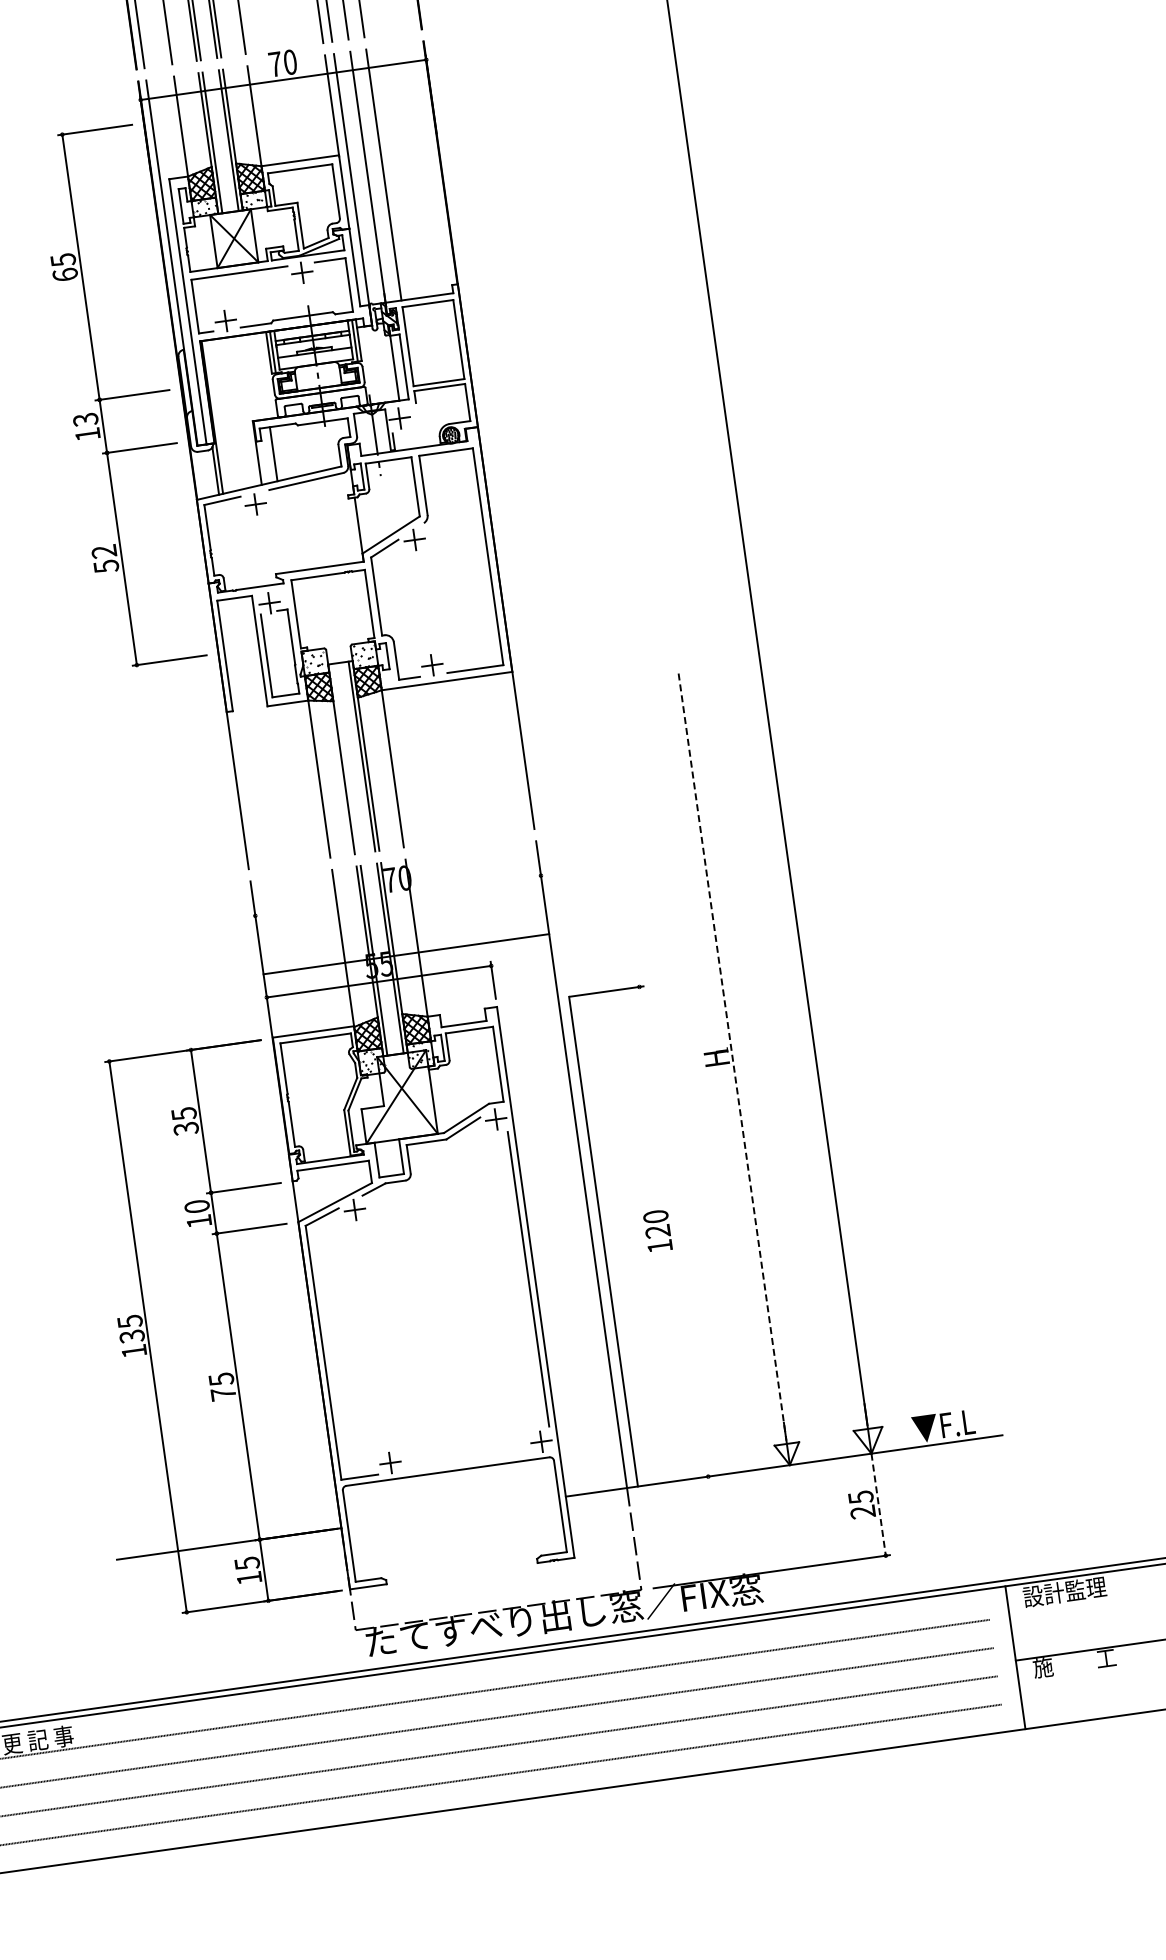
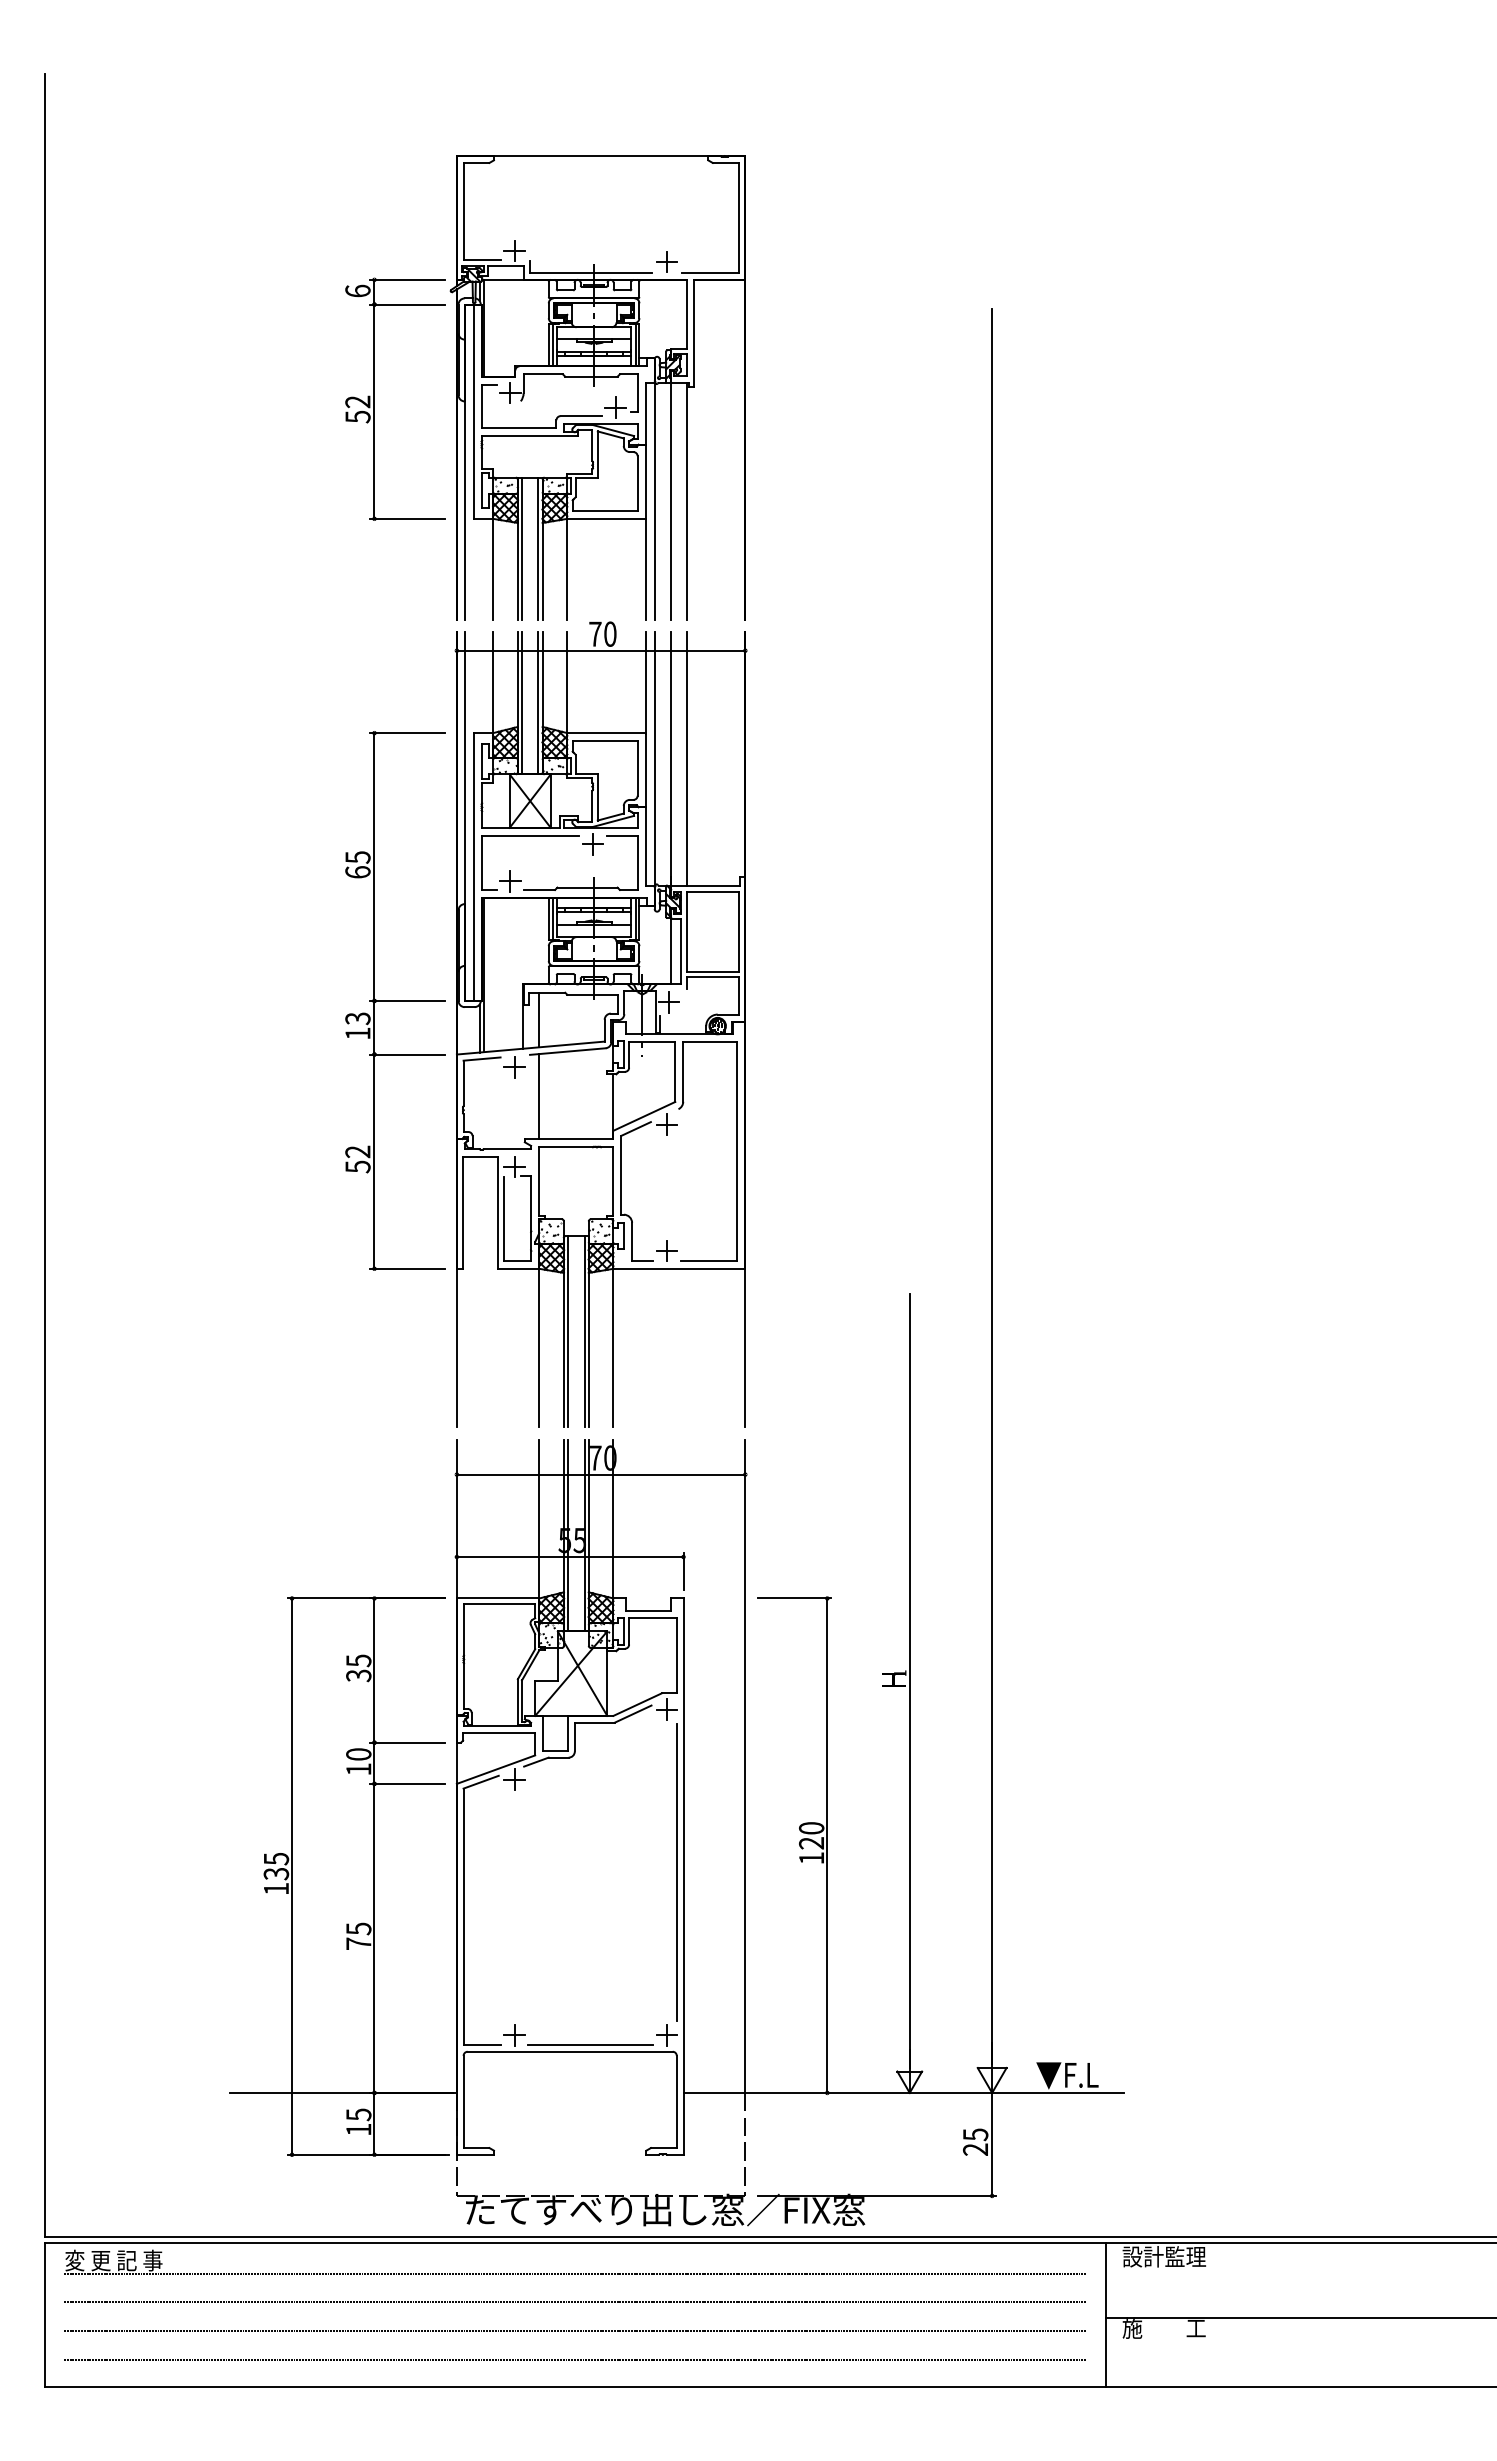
part: (120, 396) -> (395, 1000), moved
line: (284, 529) -> (539, 1096), added
line: (345, 758) -> (568, 1331), added
line: (405, 954) -> (600, 1474), moved
line: (732, 1057) -> (909, 1681), dashed -> solid
line: (603, 1241) -> (827, 1845), moved
line: (467, 1462) -> (590, 2045), added
line: (878, 1504) -> (992, 2144), dashed -> solid

